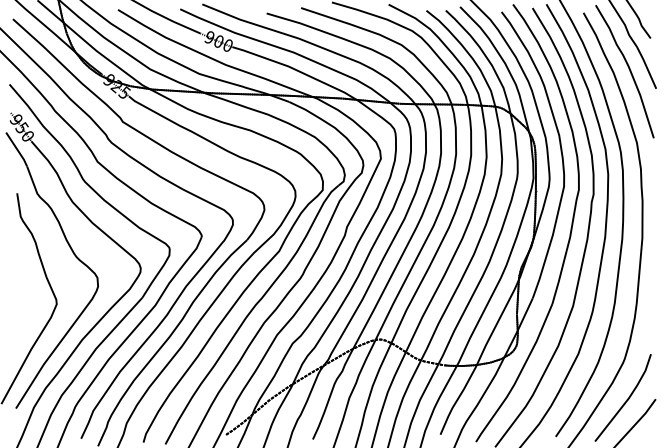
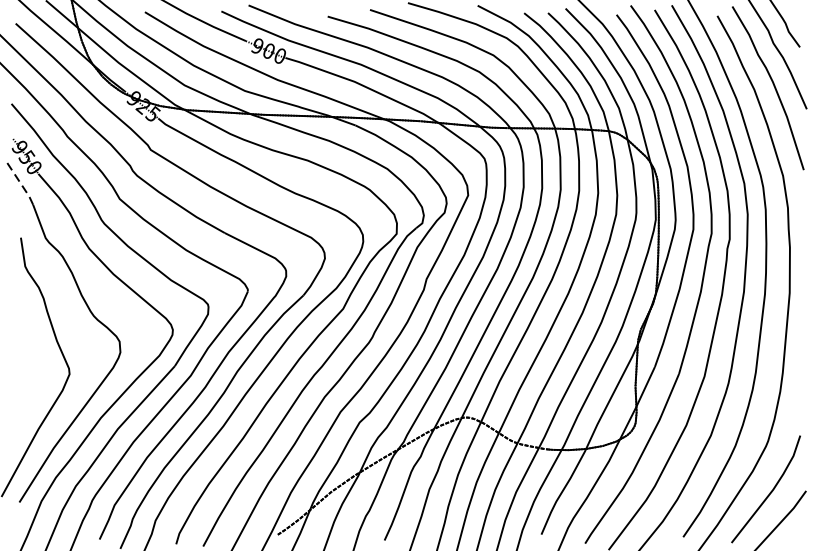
line: (17, 149) -> (21, 183), solid -> dashed

